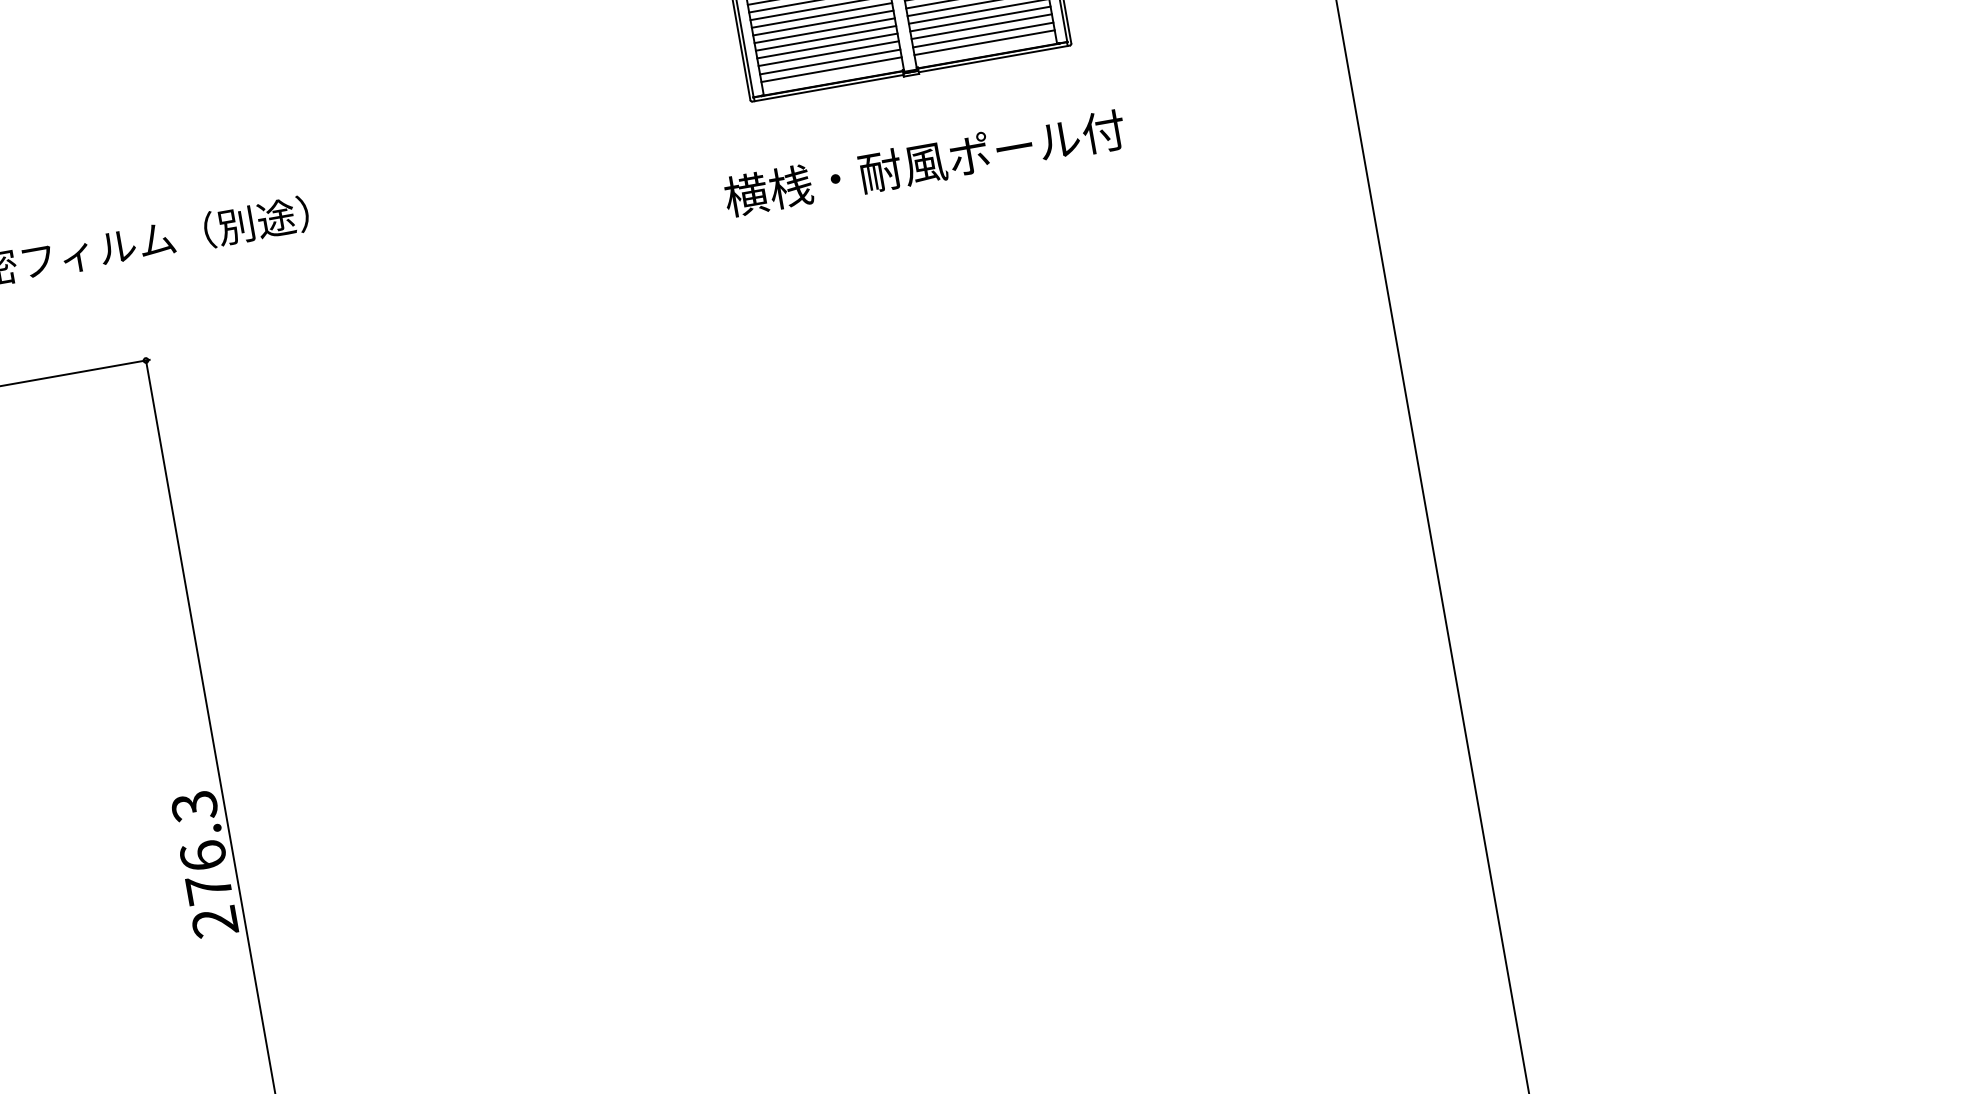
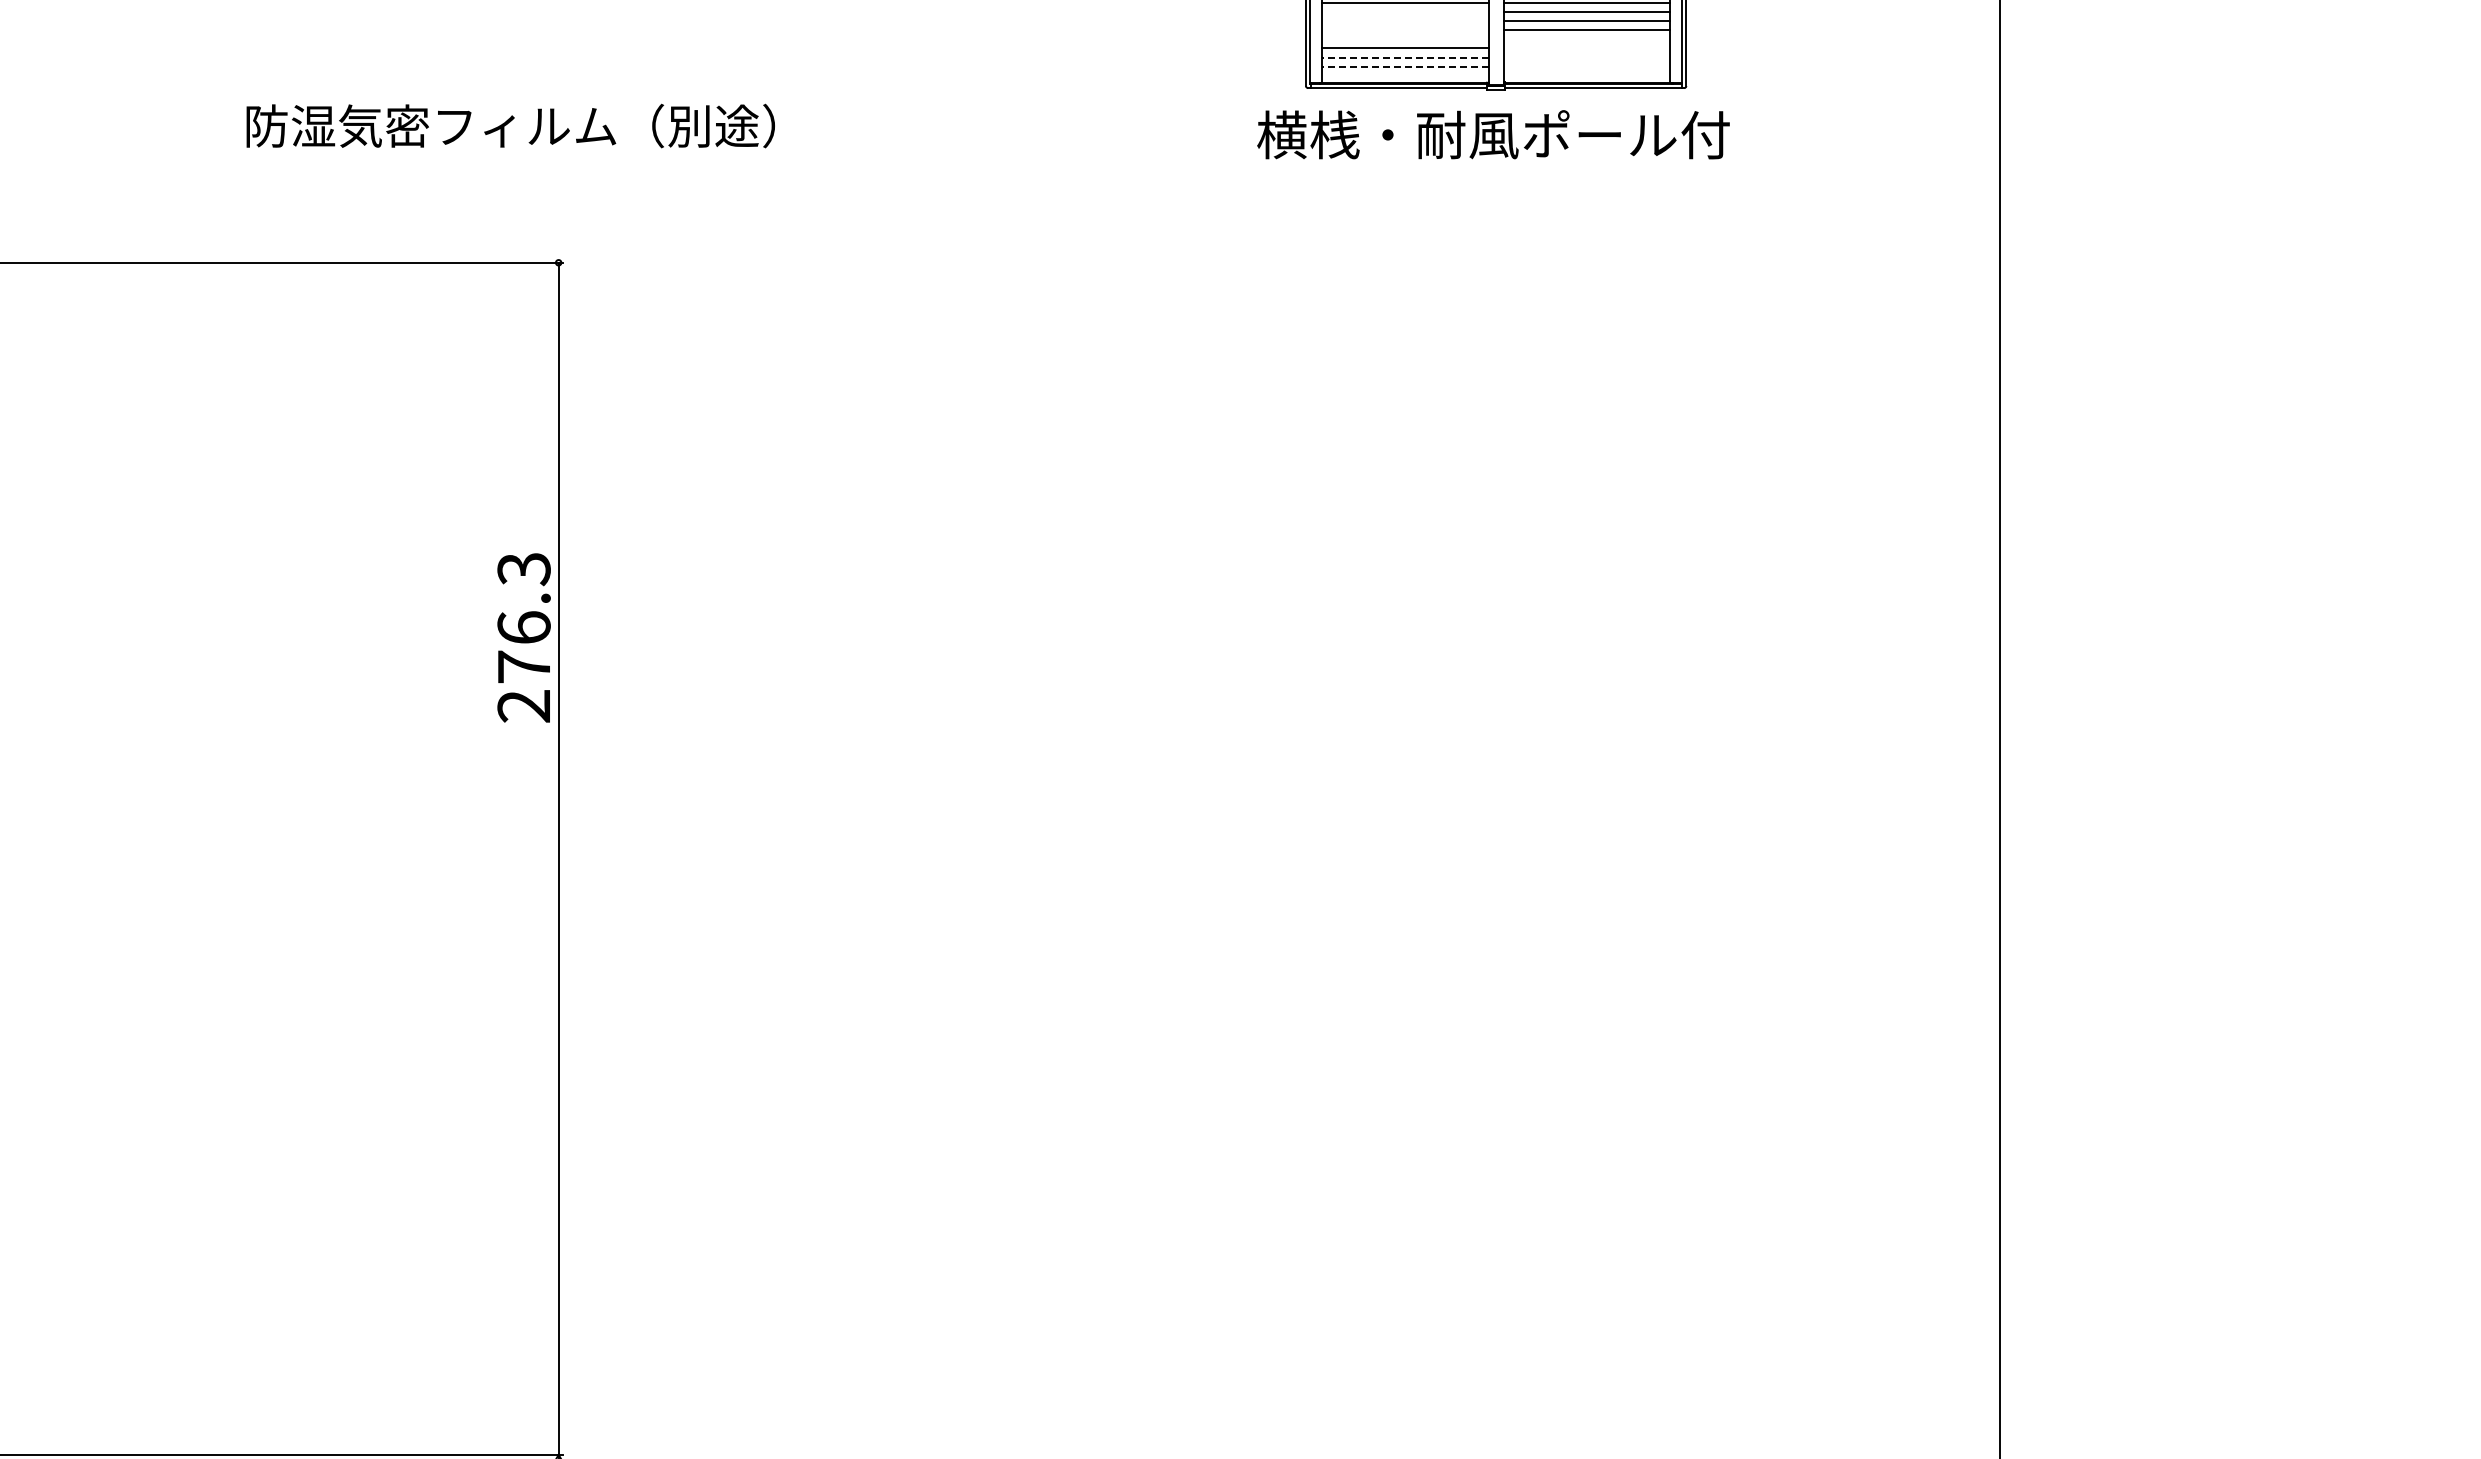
line: (980, 19) -> (1586, 39), removed
line: (823, 23) -> (1405, 12), removed
line: (981, 26) -> (1586, 48), removed
line: (824, 30) -> (1405, 21), removed
line: (982, 35) -> (1586, 58), removed
line: (826, 38) -> (1405, 30), removed
line: (984, 42) -> (1586, 67), removed
line: (827, 46) -> (1405, 39), removed
line: (830, 62) -> (1405, 58), solid -> dashed
line: (831, 69) -> (1405, 67), solid -> dashed
text: (924, 162) -> (1493, 134), moved
text: (204, 864) -> (523, 637), moved

